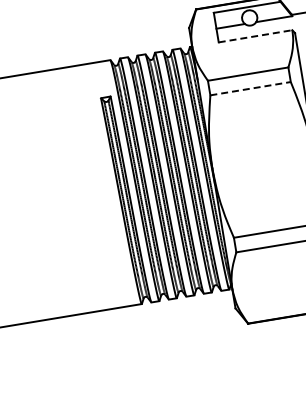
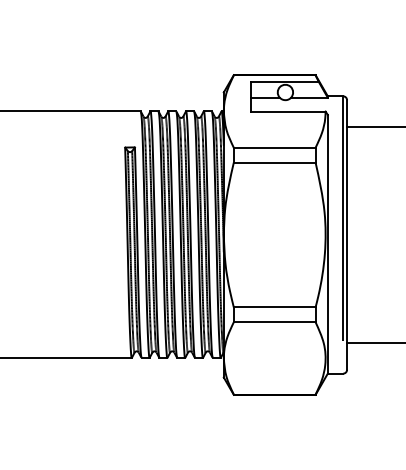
line: (255, 36) -> (288, 111), dashed -> solid
line: (250, 88) -> (274, 162), dashed -> solid

